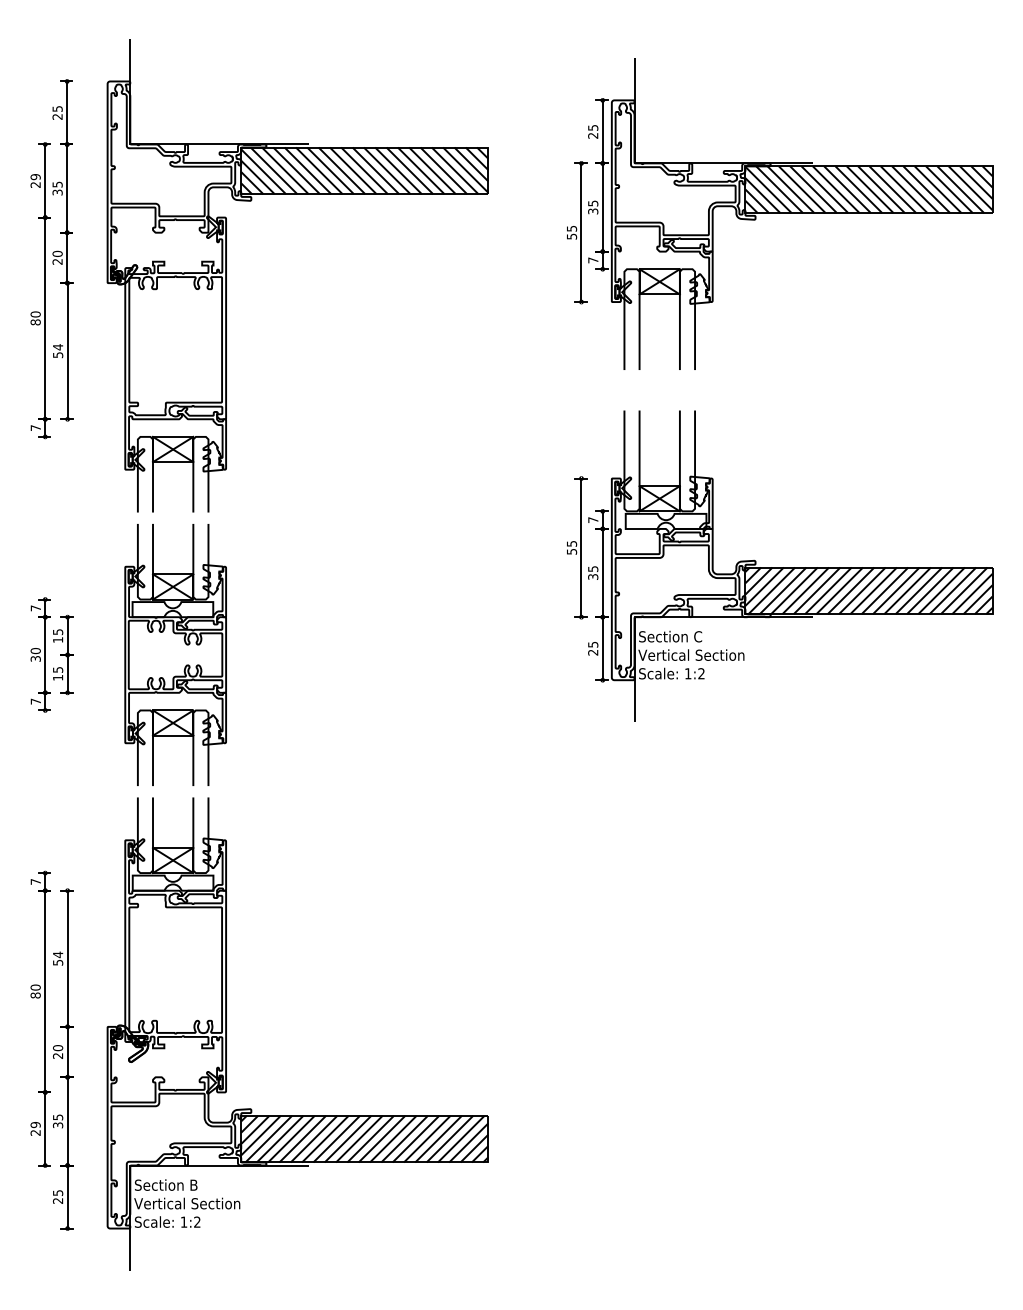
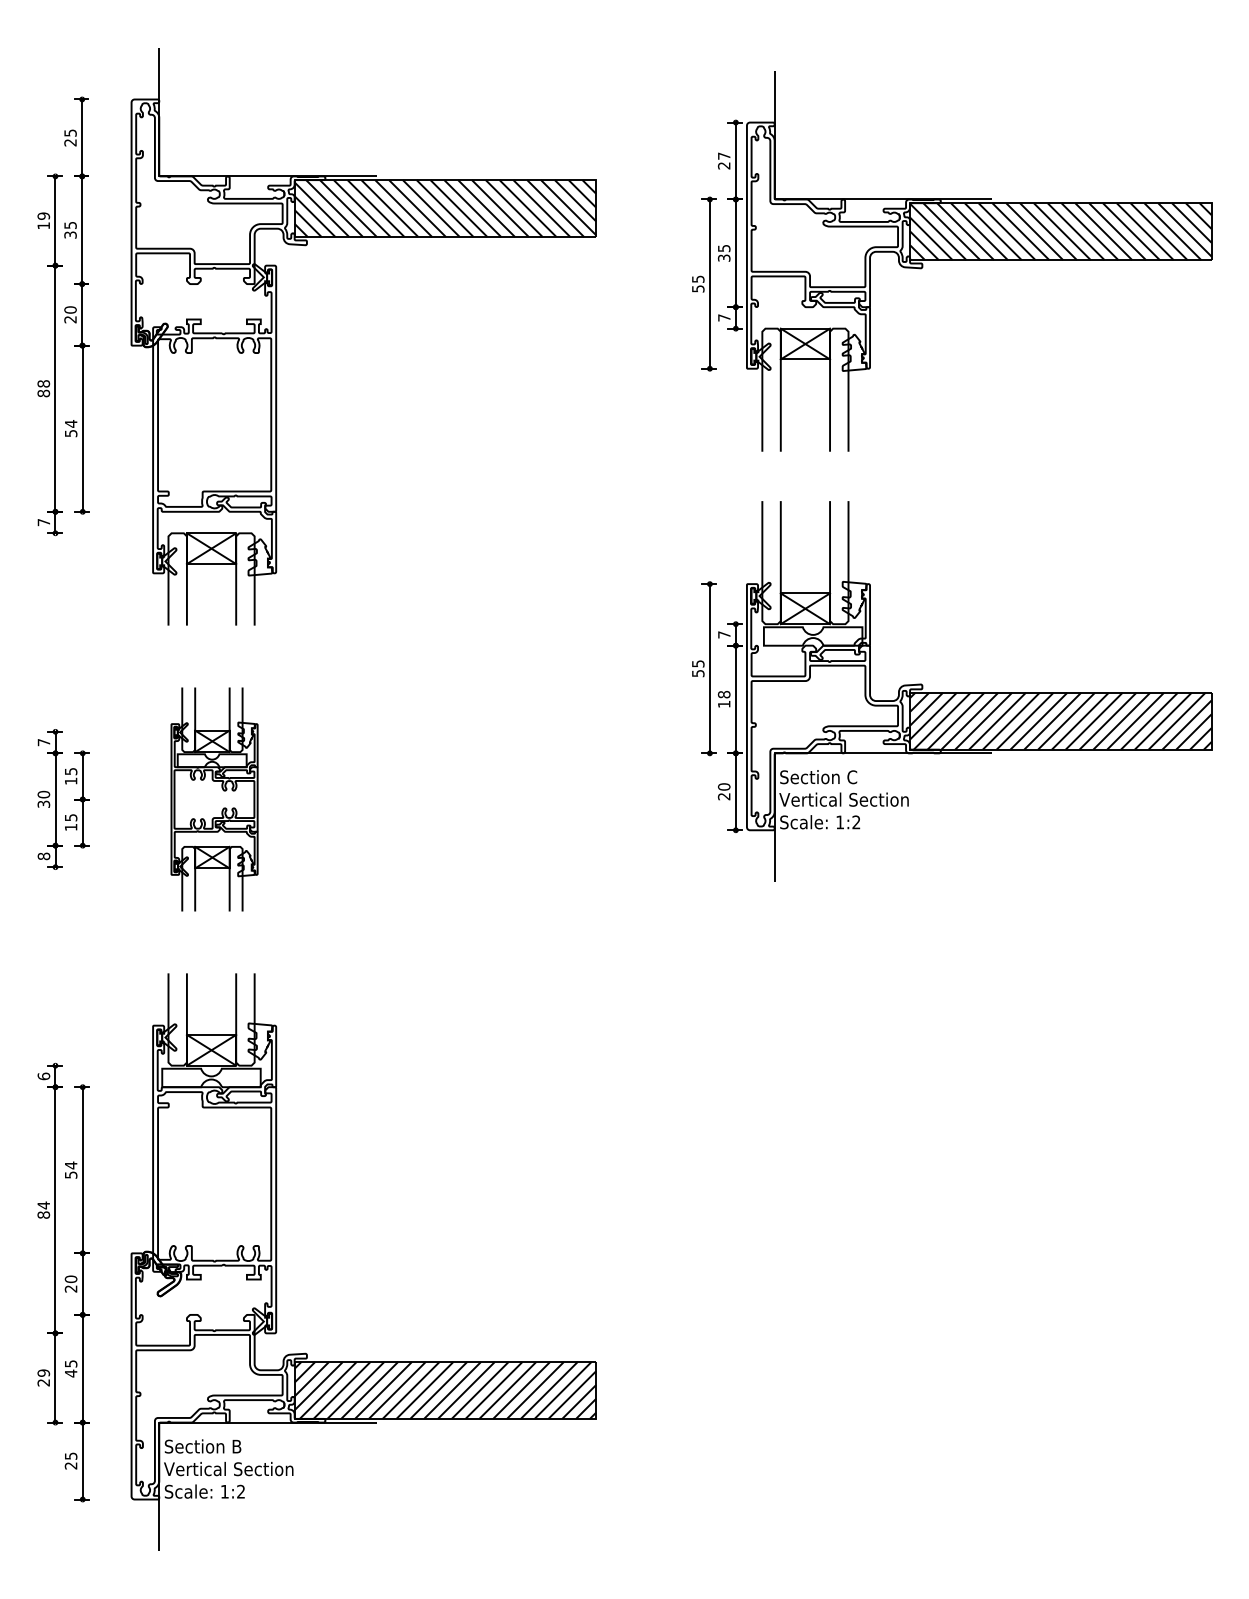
text: (593, 127) -> (724, 155), 25 -> 27
text: (35, 184) -> (43, 225), 29 -> 19
text: (35, 314) -> (43, 383), 80 -> 88
text: (593, 572) -> (724, 698), 35 -> 18
text: (593, 644) -> (724, 786), 25 -> 20
part: (175, 654) -> (214, 798), size x0.7
text: (35, 701) -> (43, 856), 7 -> 8
text: (35, 881) -> (43, 1075), 7 -> 6
text: (35, 987) -> (43, 1205), 80 -> 84
text: (57, 1125) -> (70, 1373), 35 -> 45

